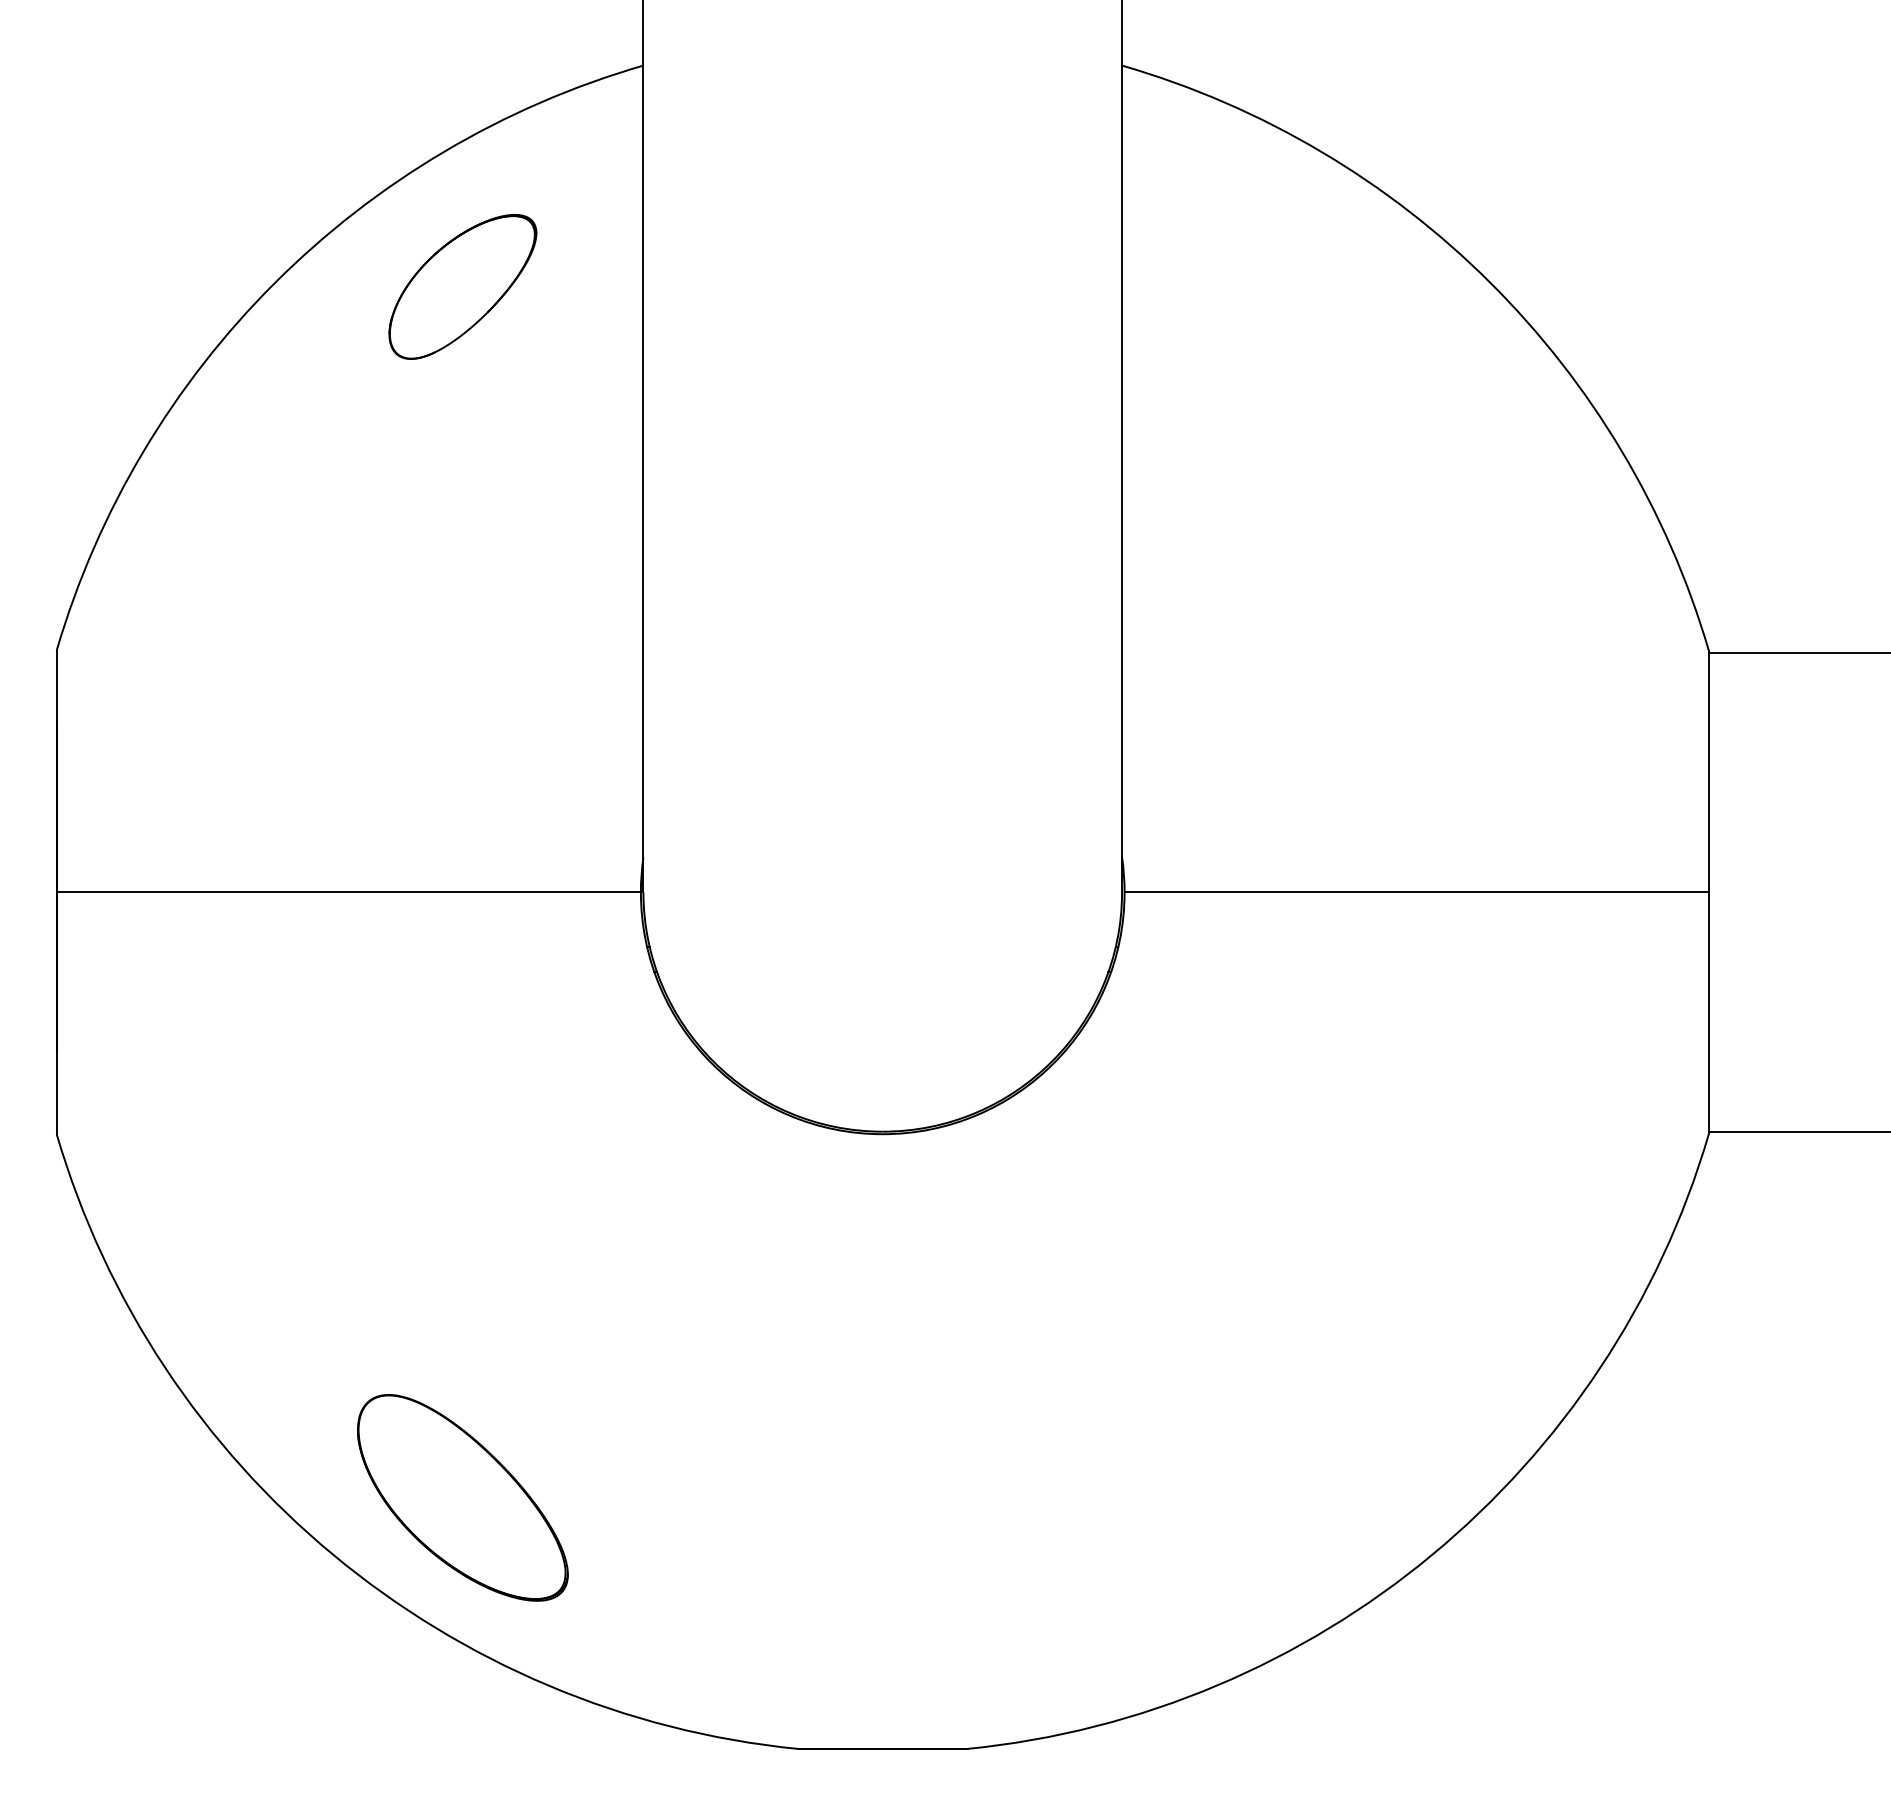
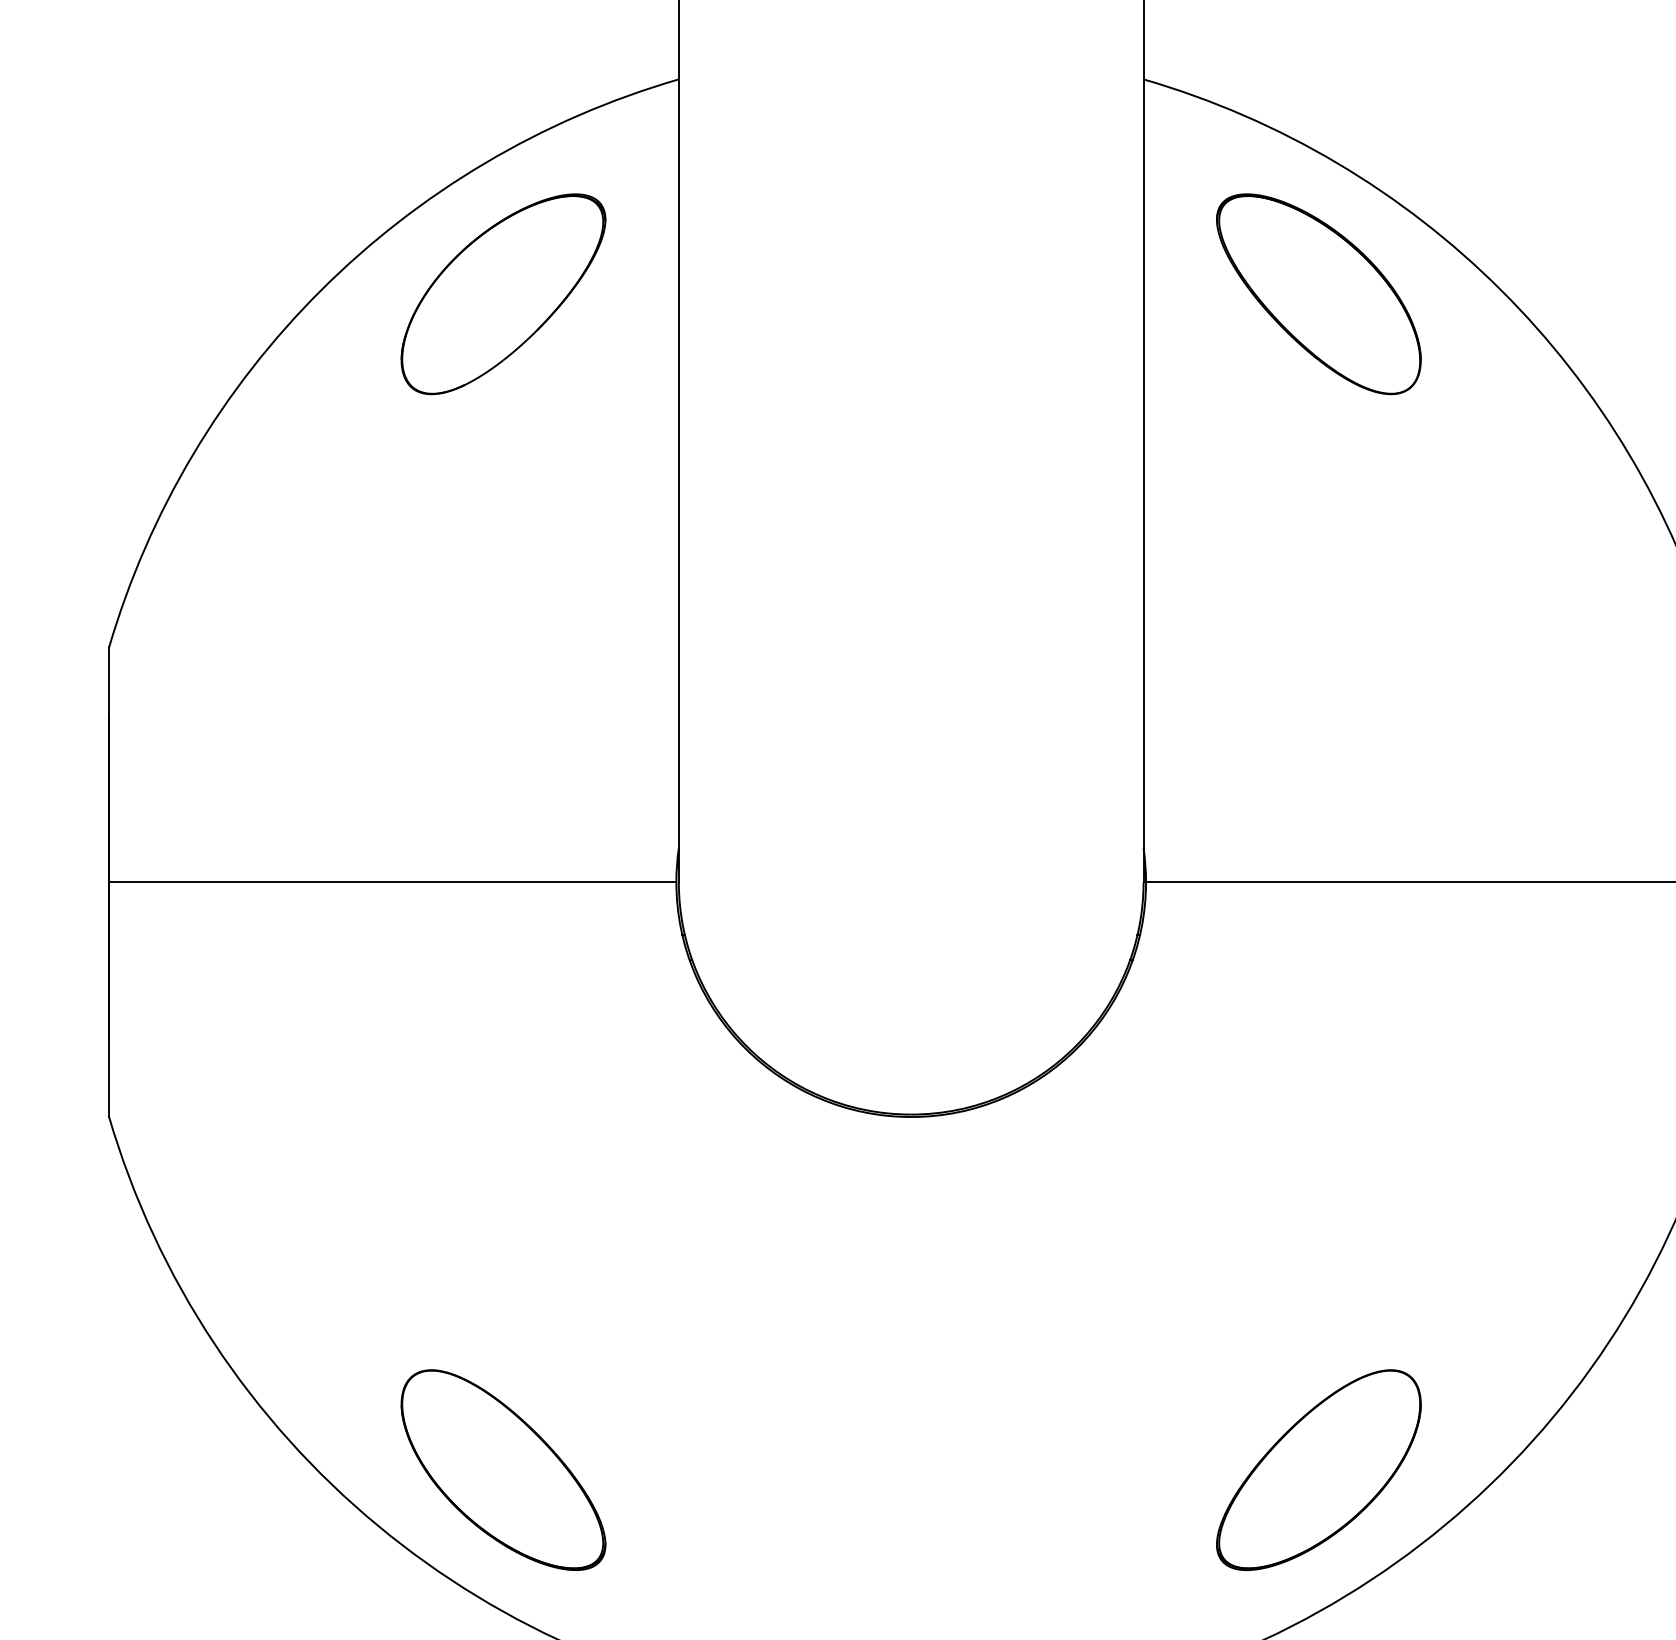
part: (462, 286) -> (503, 293), size x1.43
part: (1302, 286) -> (1318, 293), added
part: (1302, 1497) -> (1318, 1469), added

